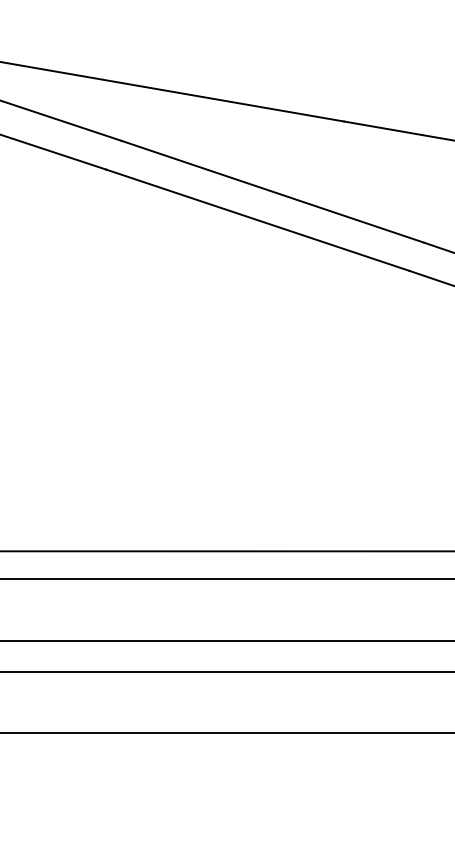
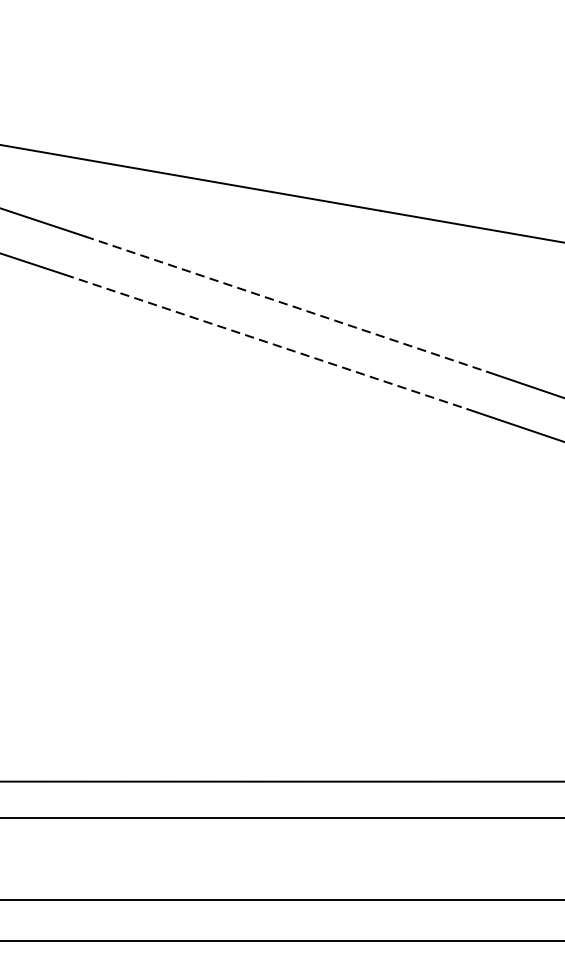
line: (272, 191) -> (285, 303), solid -> dashed
line: (257, 220) -> (265, 342), solid -> dashed

